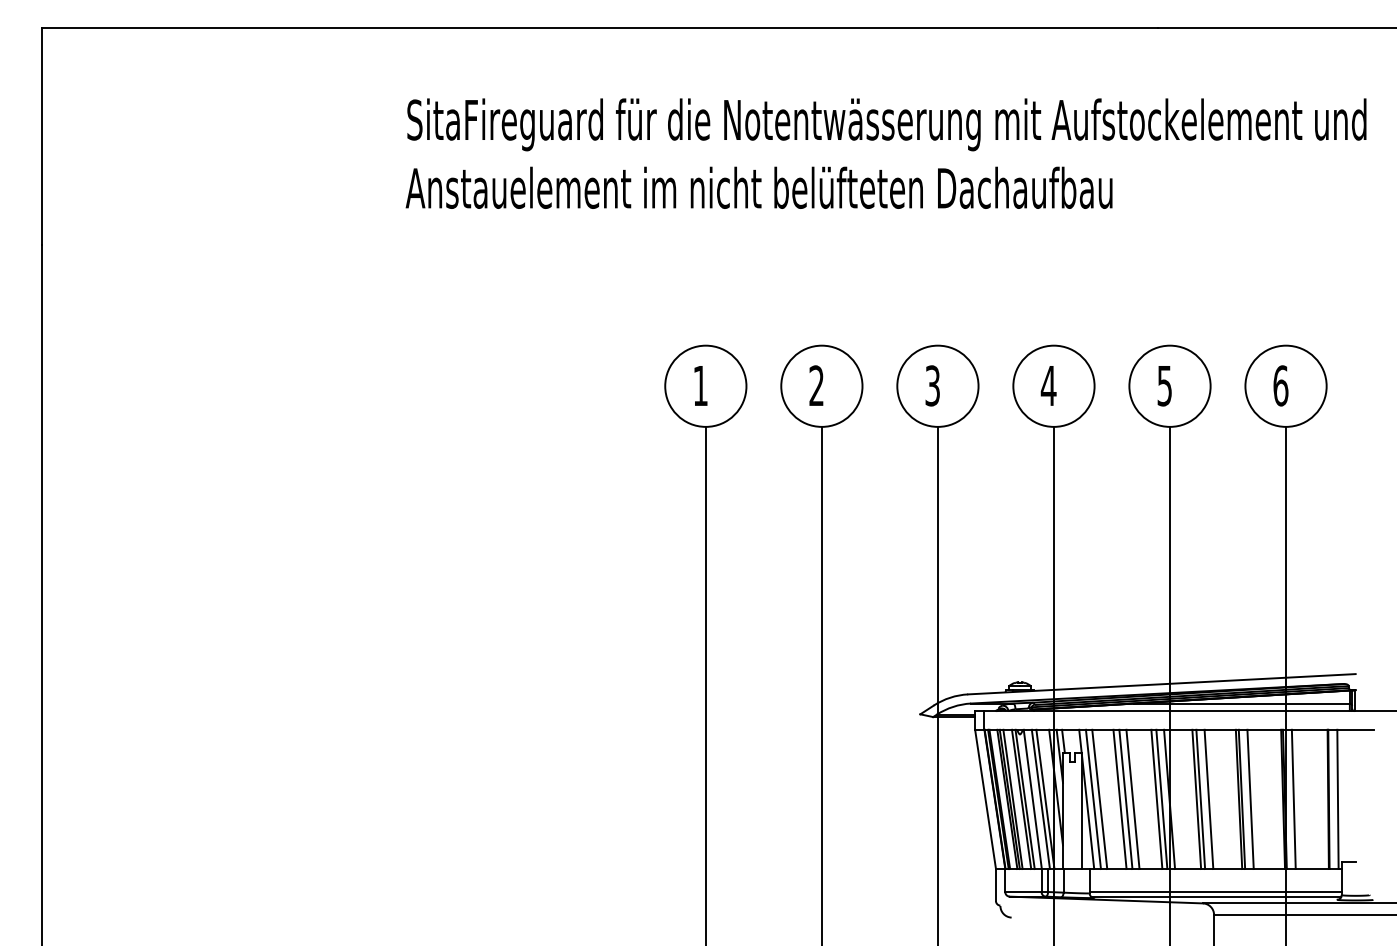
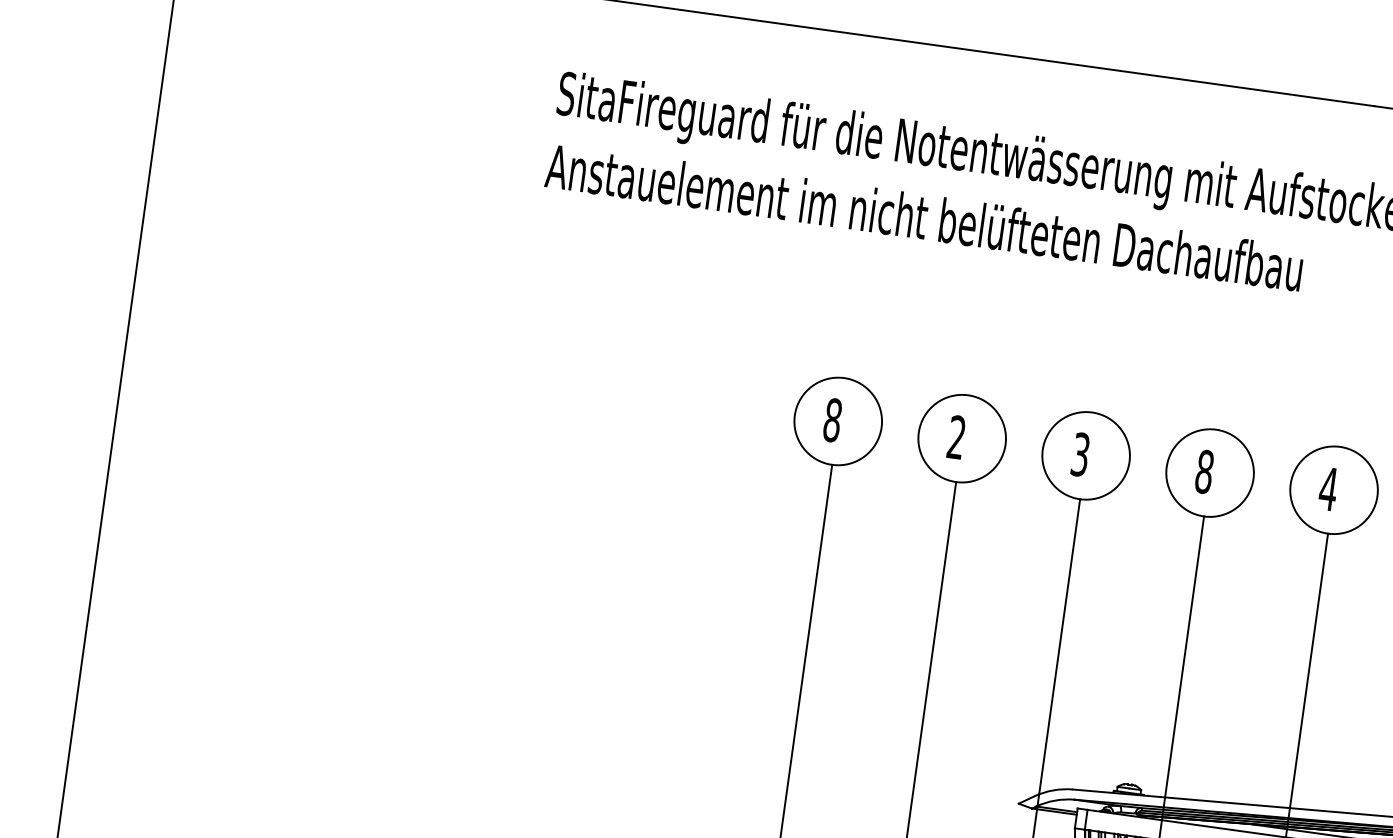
text: (700, 385) -> (832, 419), 1 -> 8
text: (1048, 385) -> (1204, 471), 4 -> 8
text: (1164, 386) -> (1328, 489), 5 -> 4

